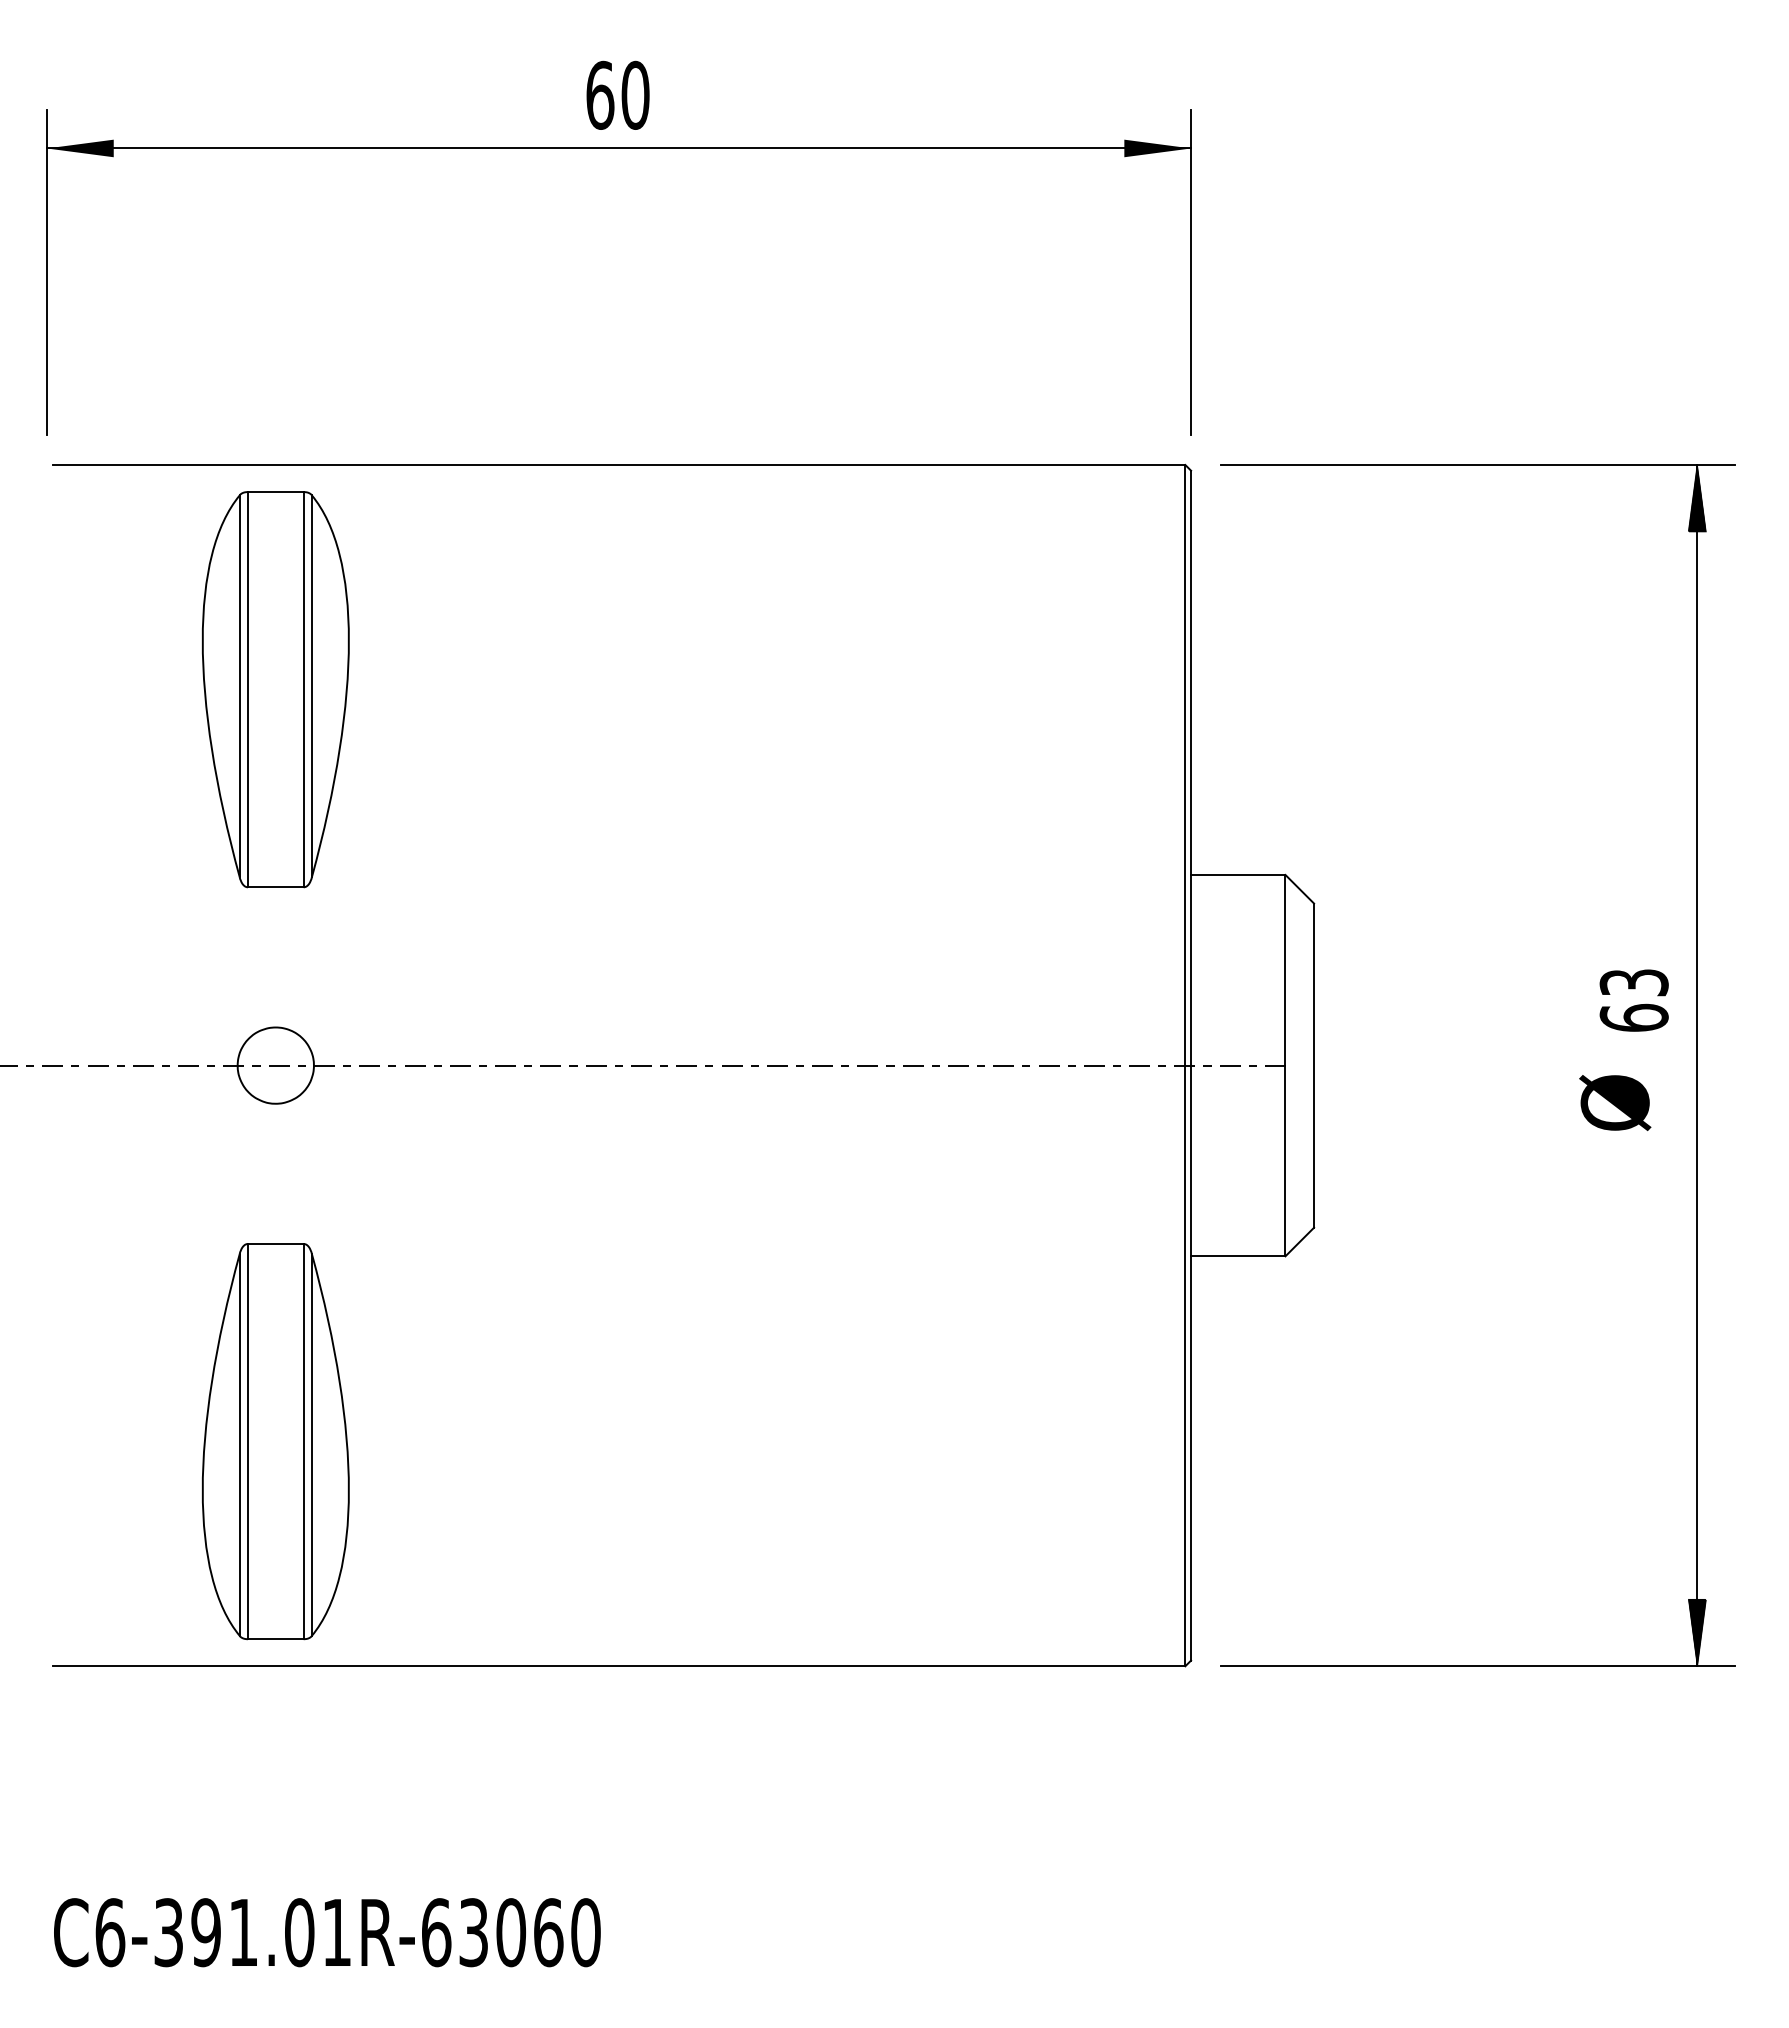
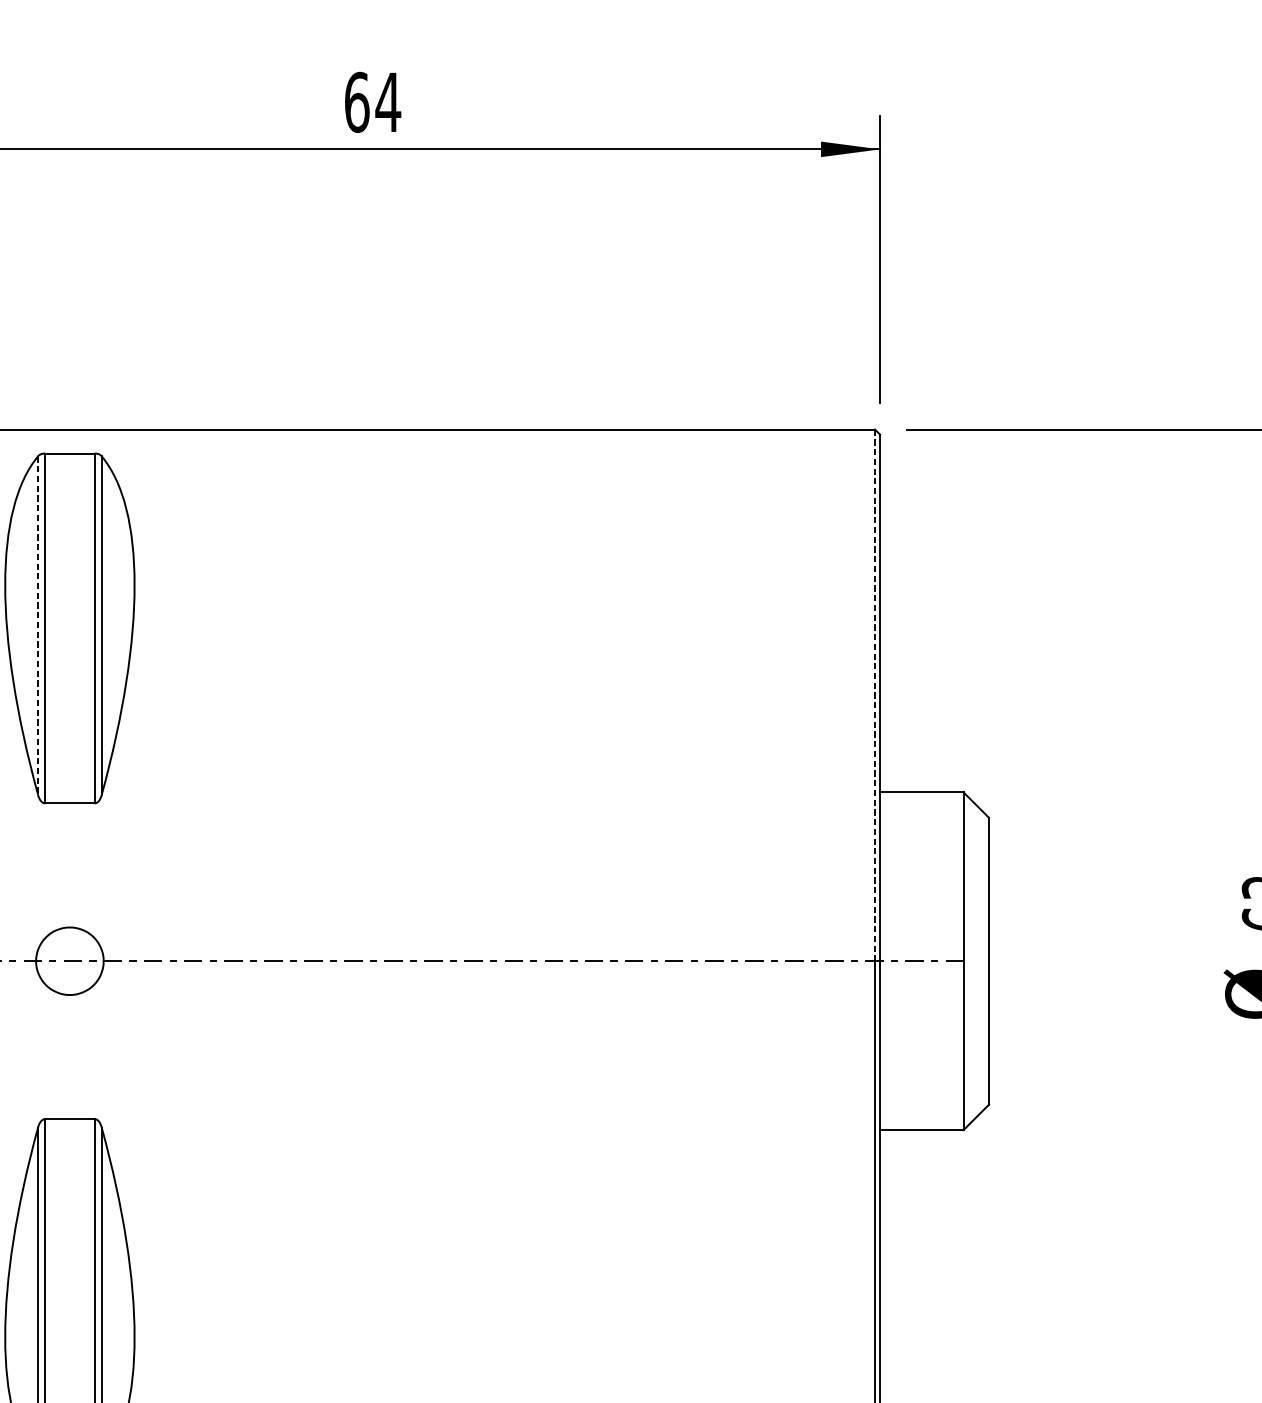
text: (635, 94) -> (388, 101), 60 -> 64
line: (239, 686) -> (37, 625), solid -> dashed
line: (1185, 765) -> (875, 695), solid -> dashed

